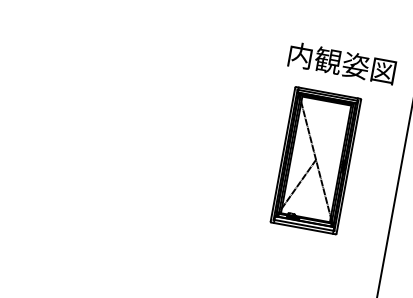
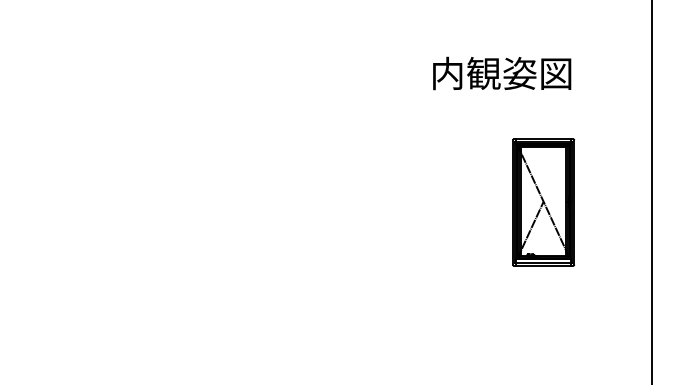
text: (342, 63) -> (502, 73), moved
part: (315, 160) -> (543, 202), size x0.71

